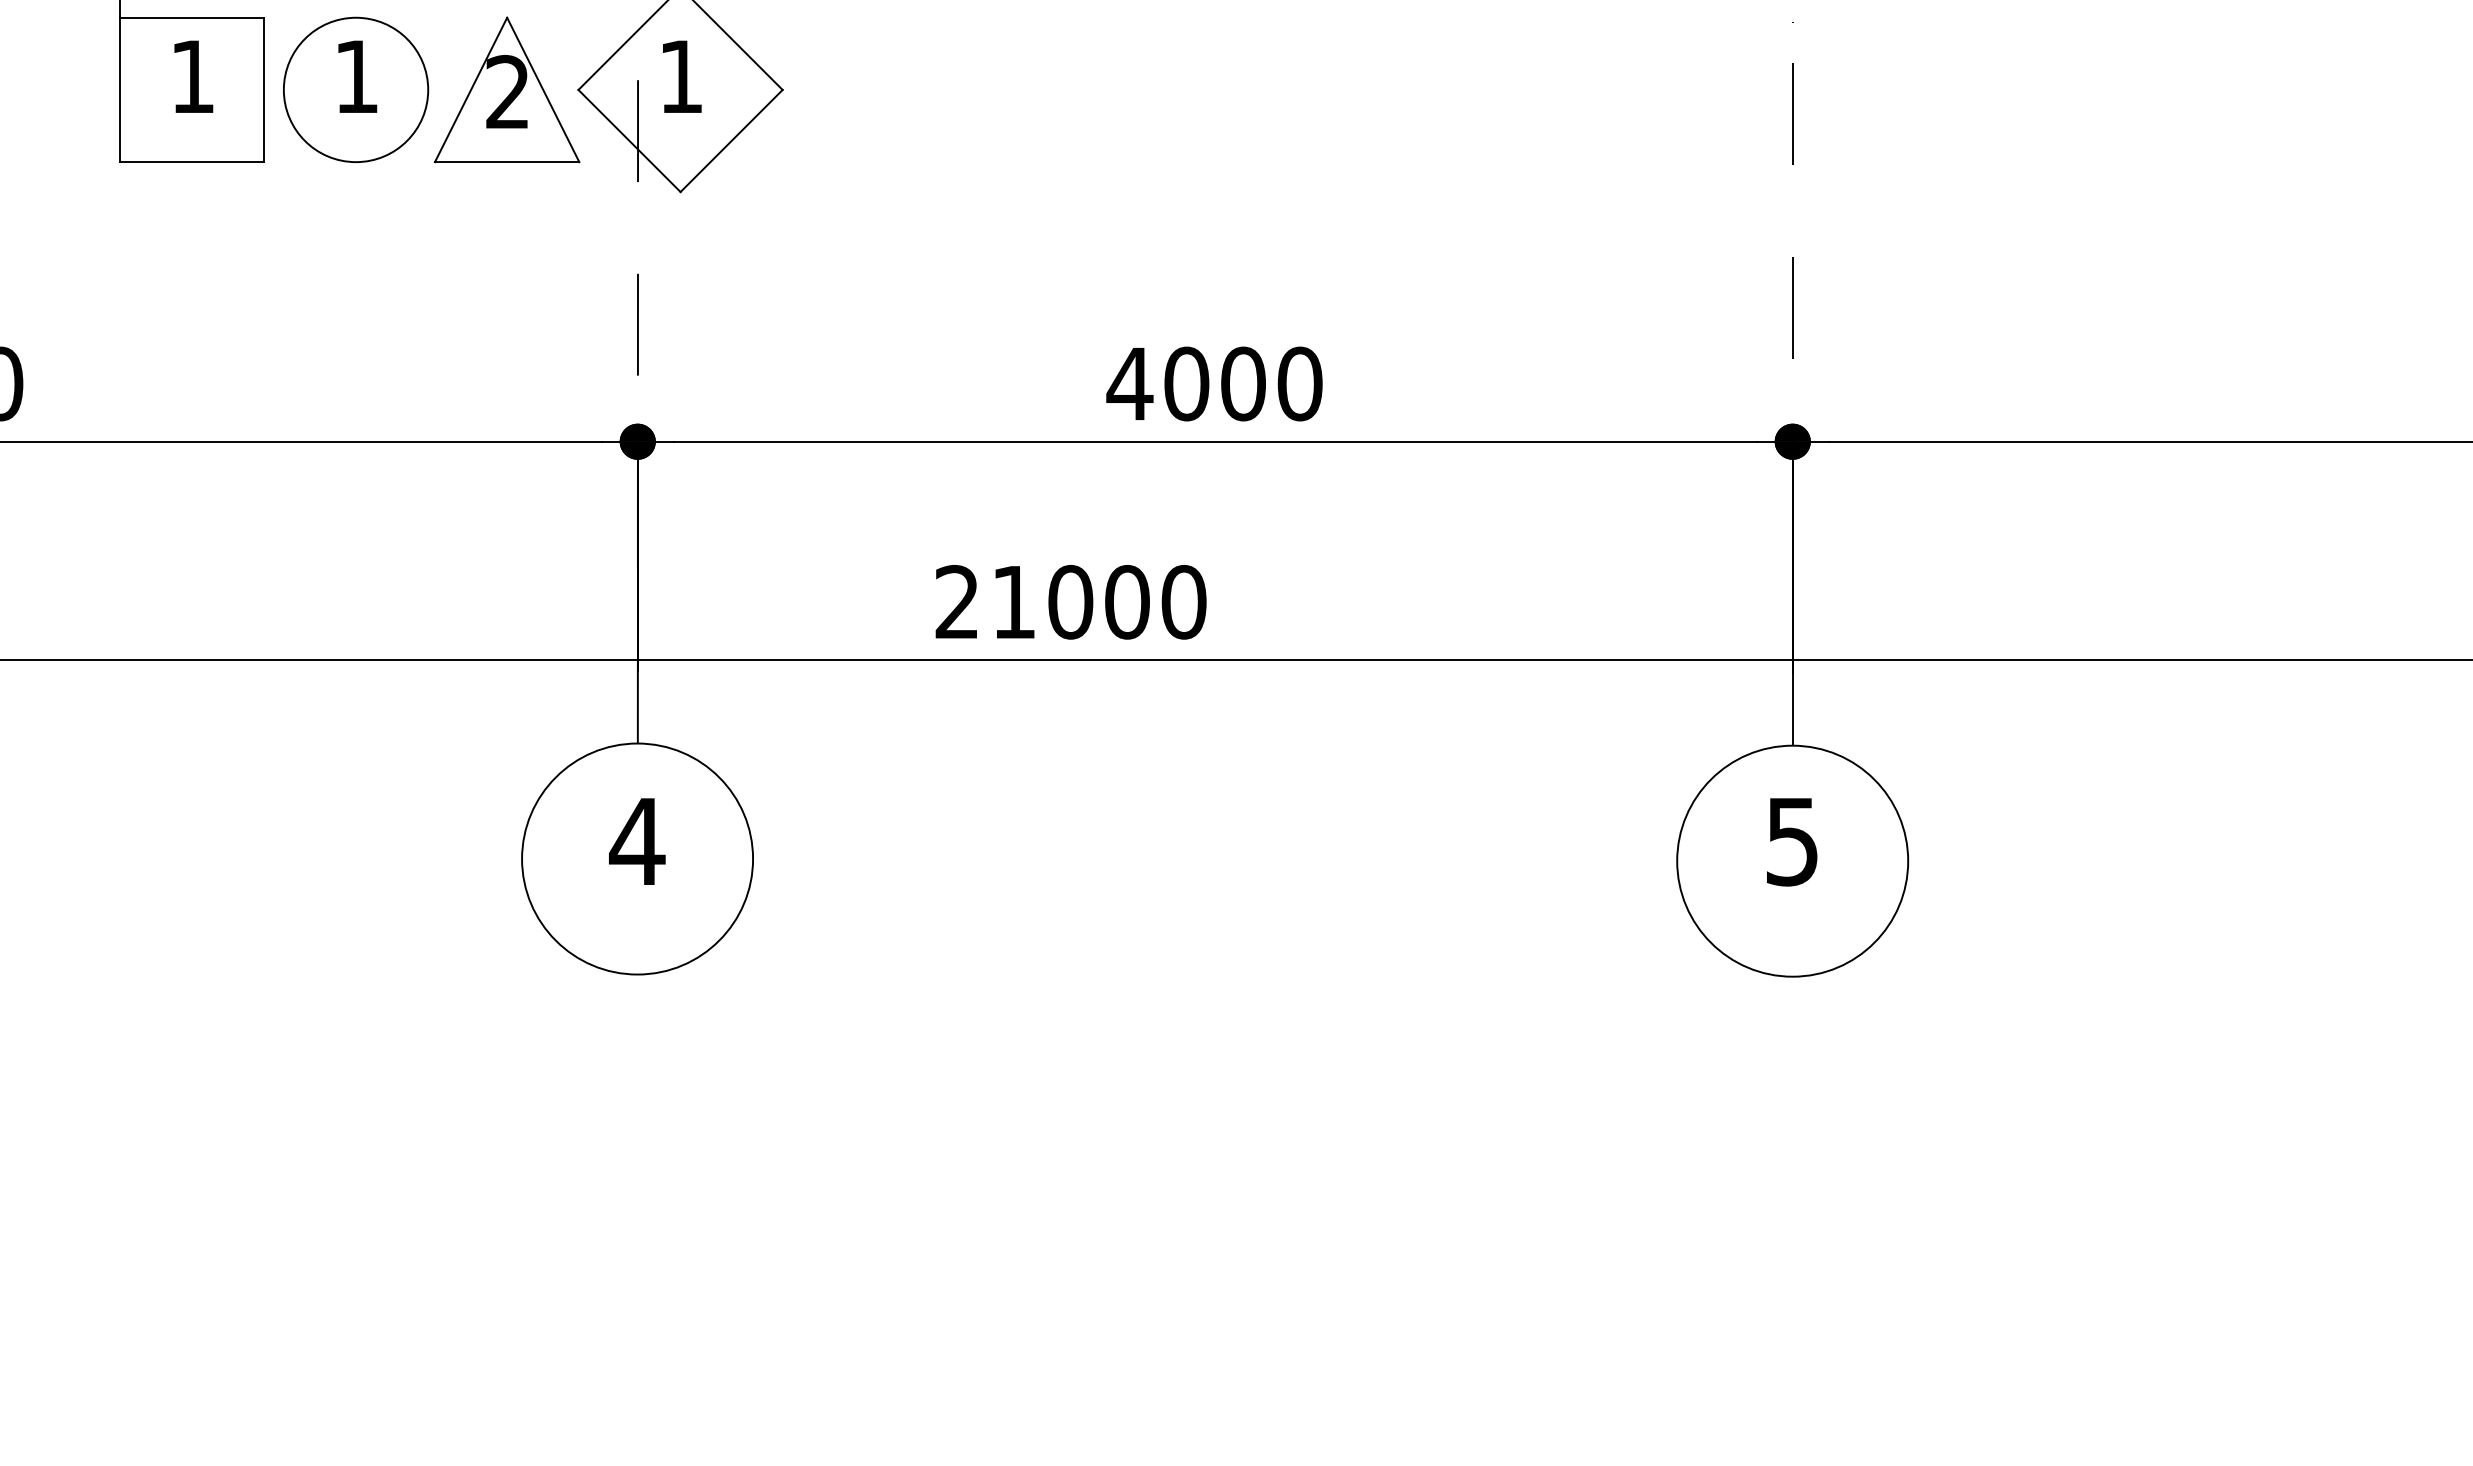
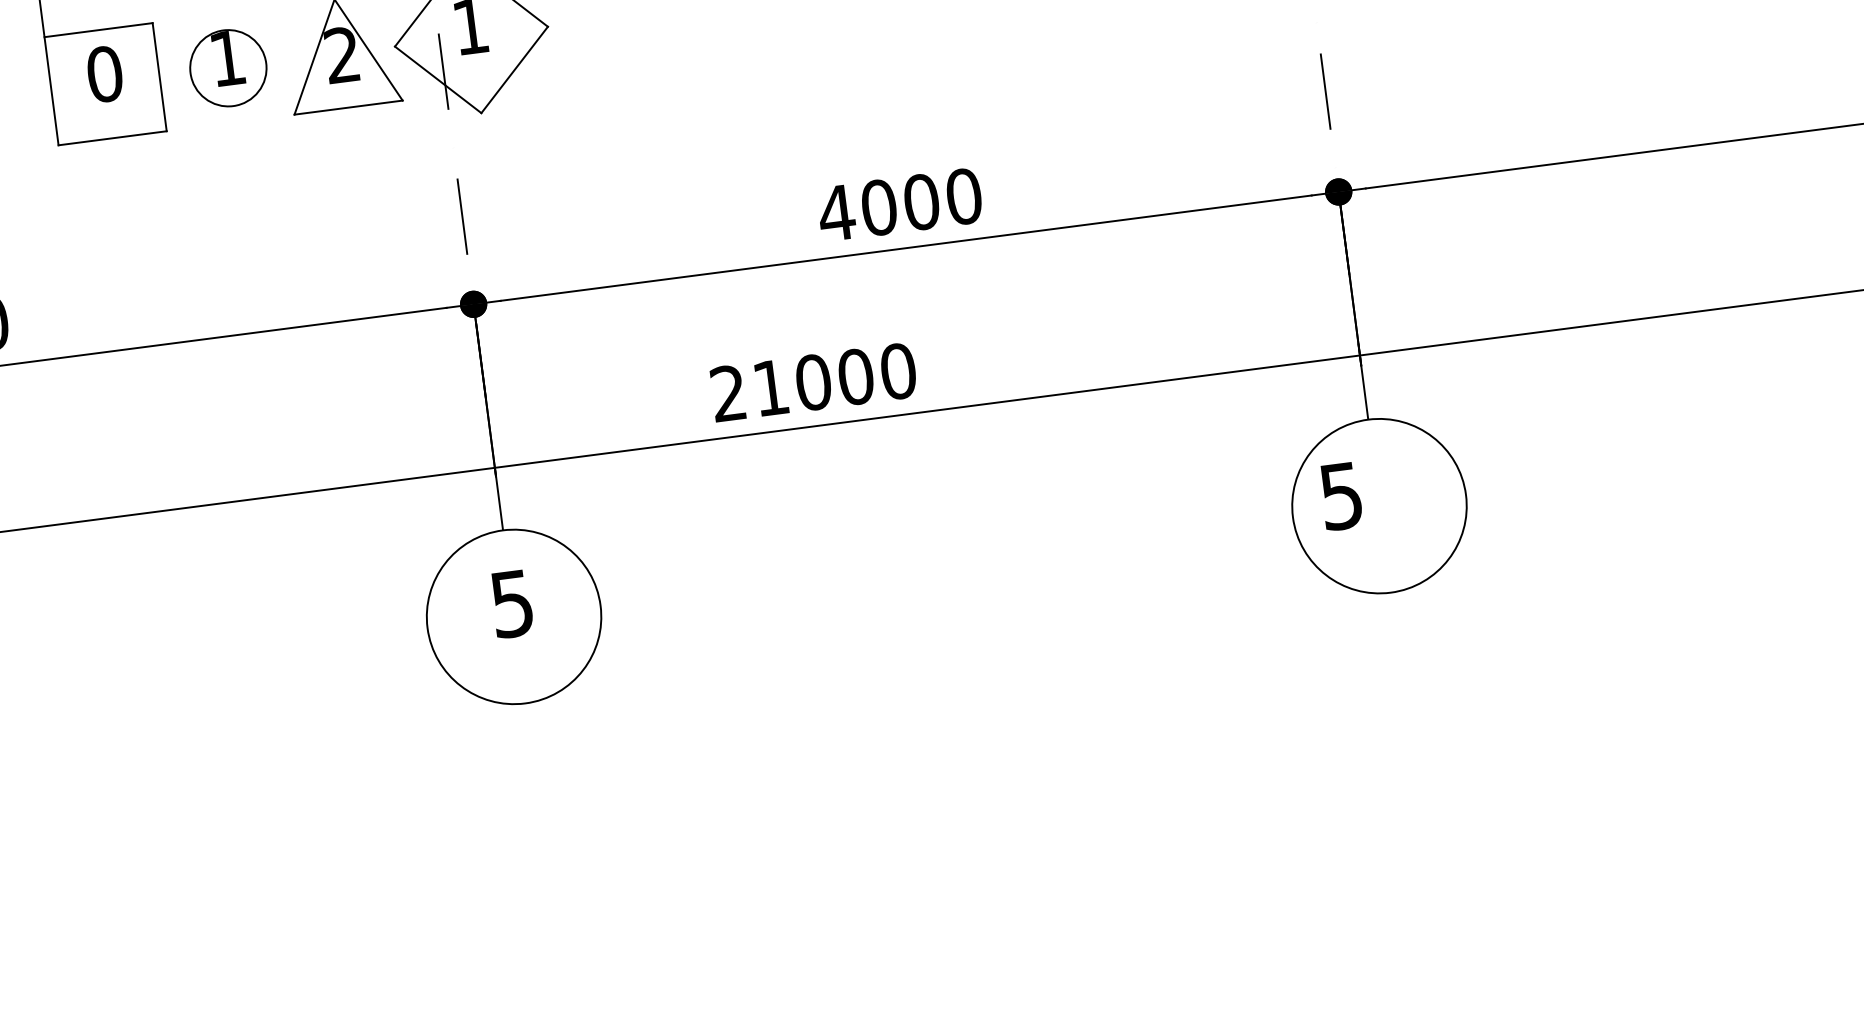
text: (192, 76) -> (104, 74), 1 -> 0
circle: (355, 89) -> (227, 67), size x0.7
text: (637, 842) -> (512, 604), 4 -> 5
text: (1792, 842) -> (1341, 496), moved

